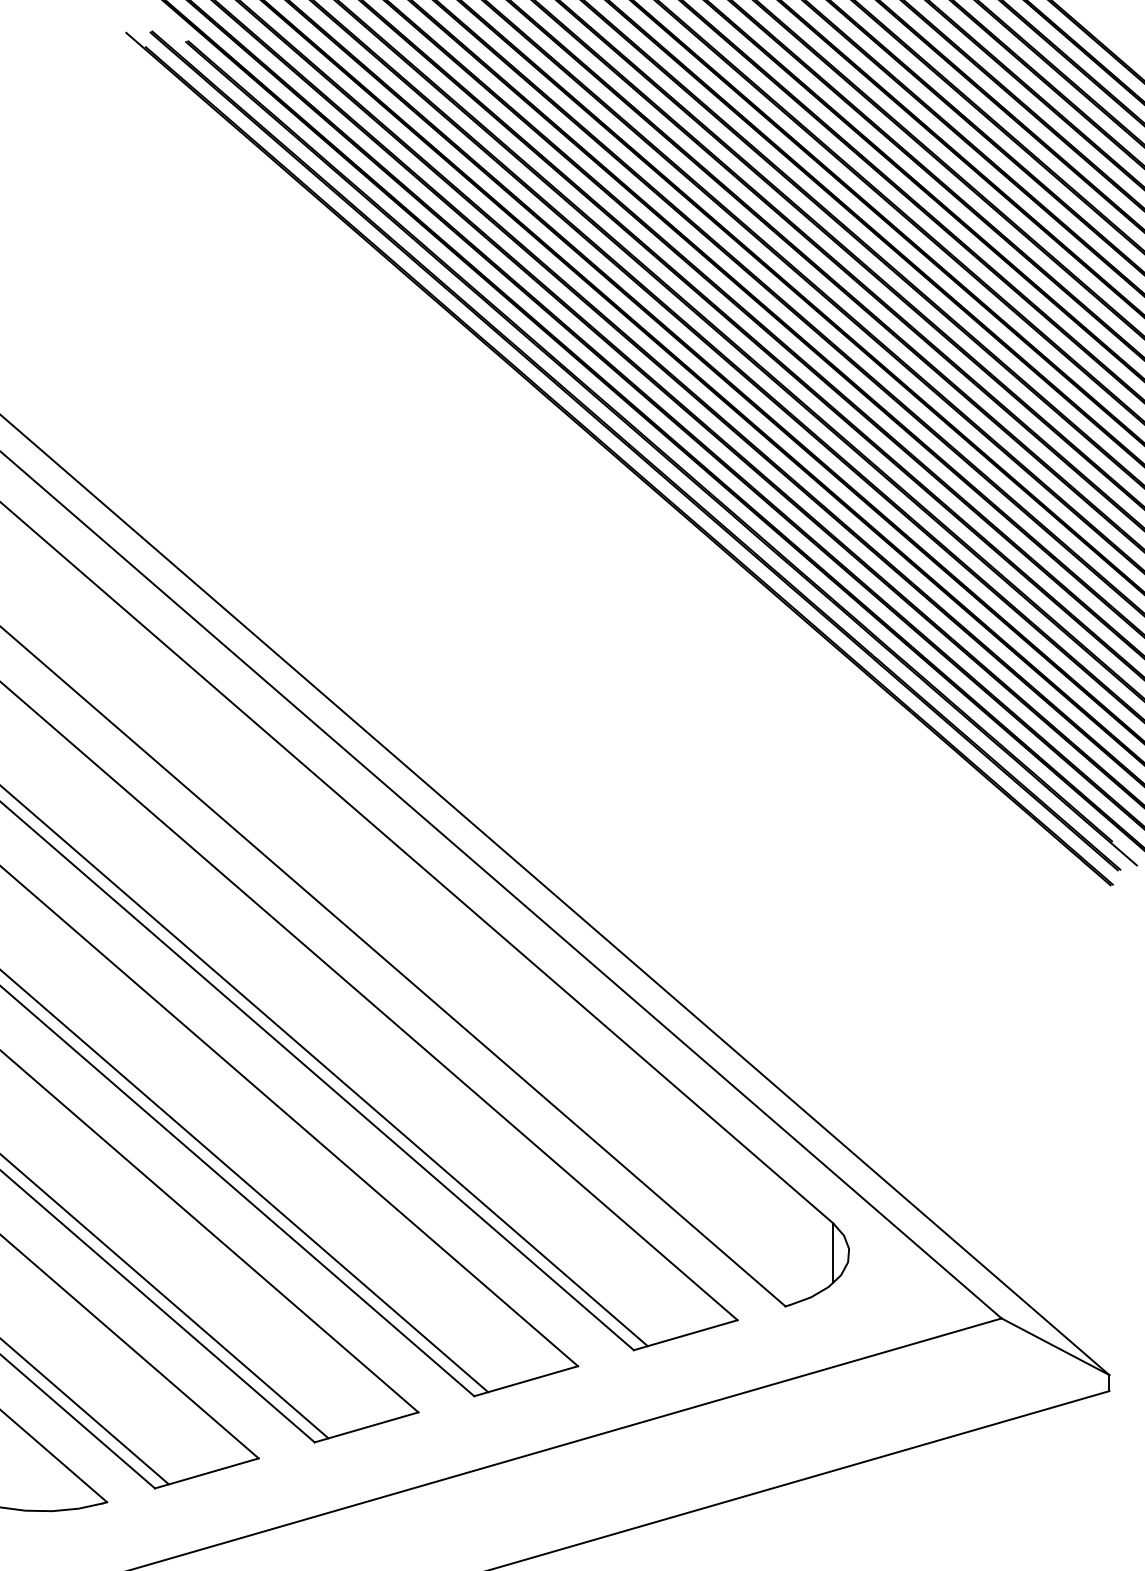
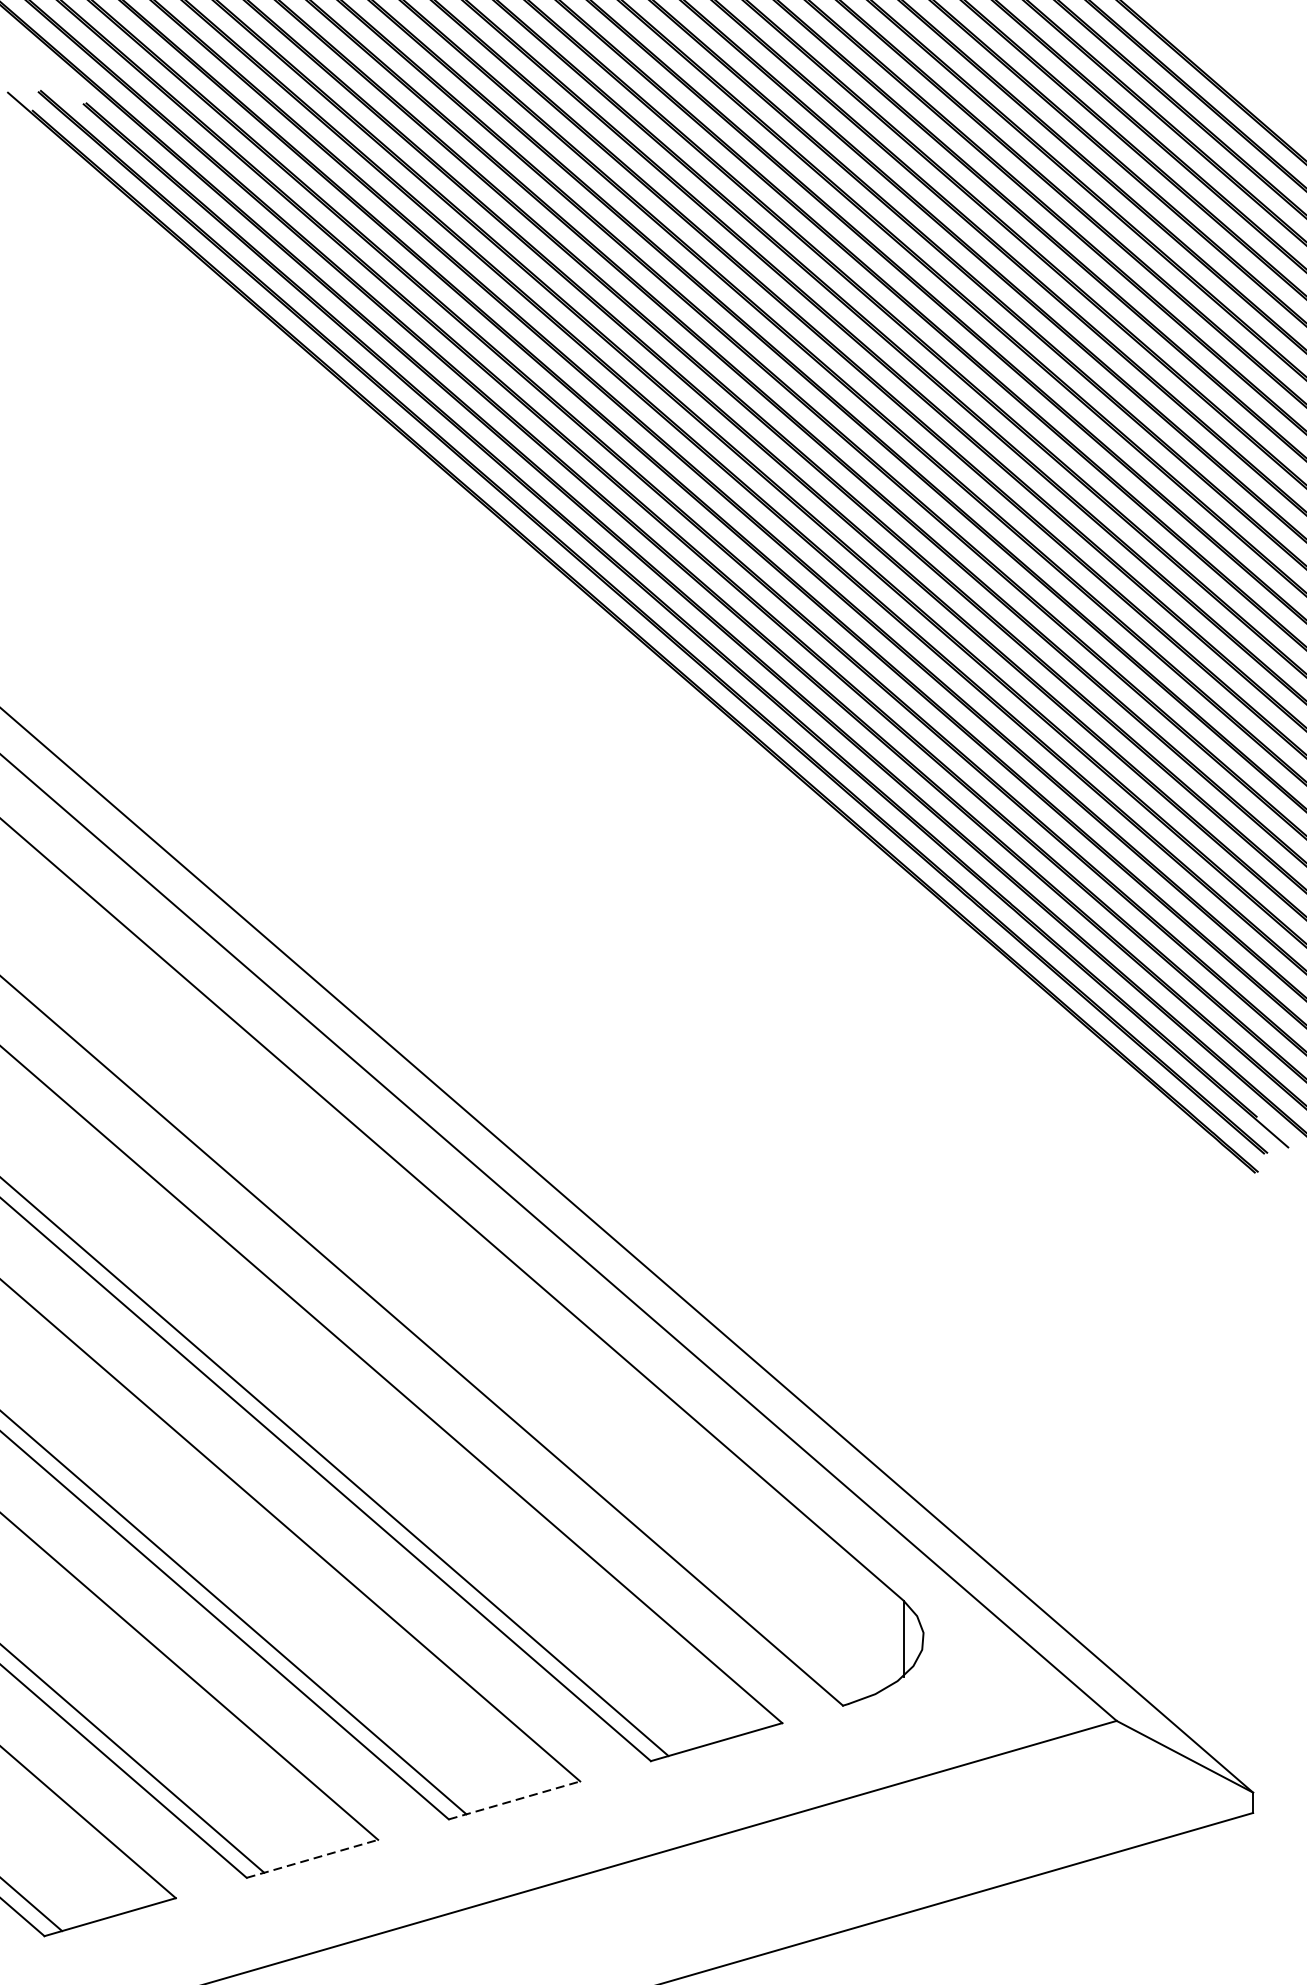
line: (526, 1381) -> (514, 1800), solid -> dashed
line: (367, 1427) -> (313, 1859), solid -> dashed

